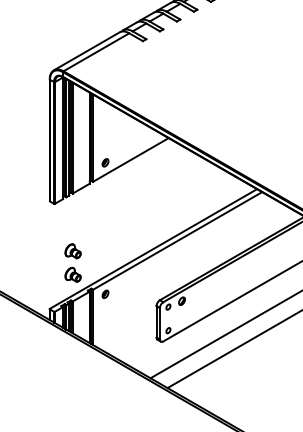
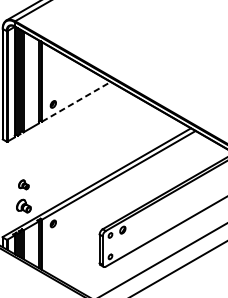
line: (130, 159) -> (76, 101), solid -> dashed
part: (72, 251) -> (23, 184), size x0.7

